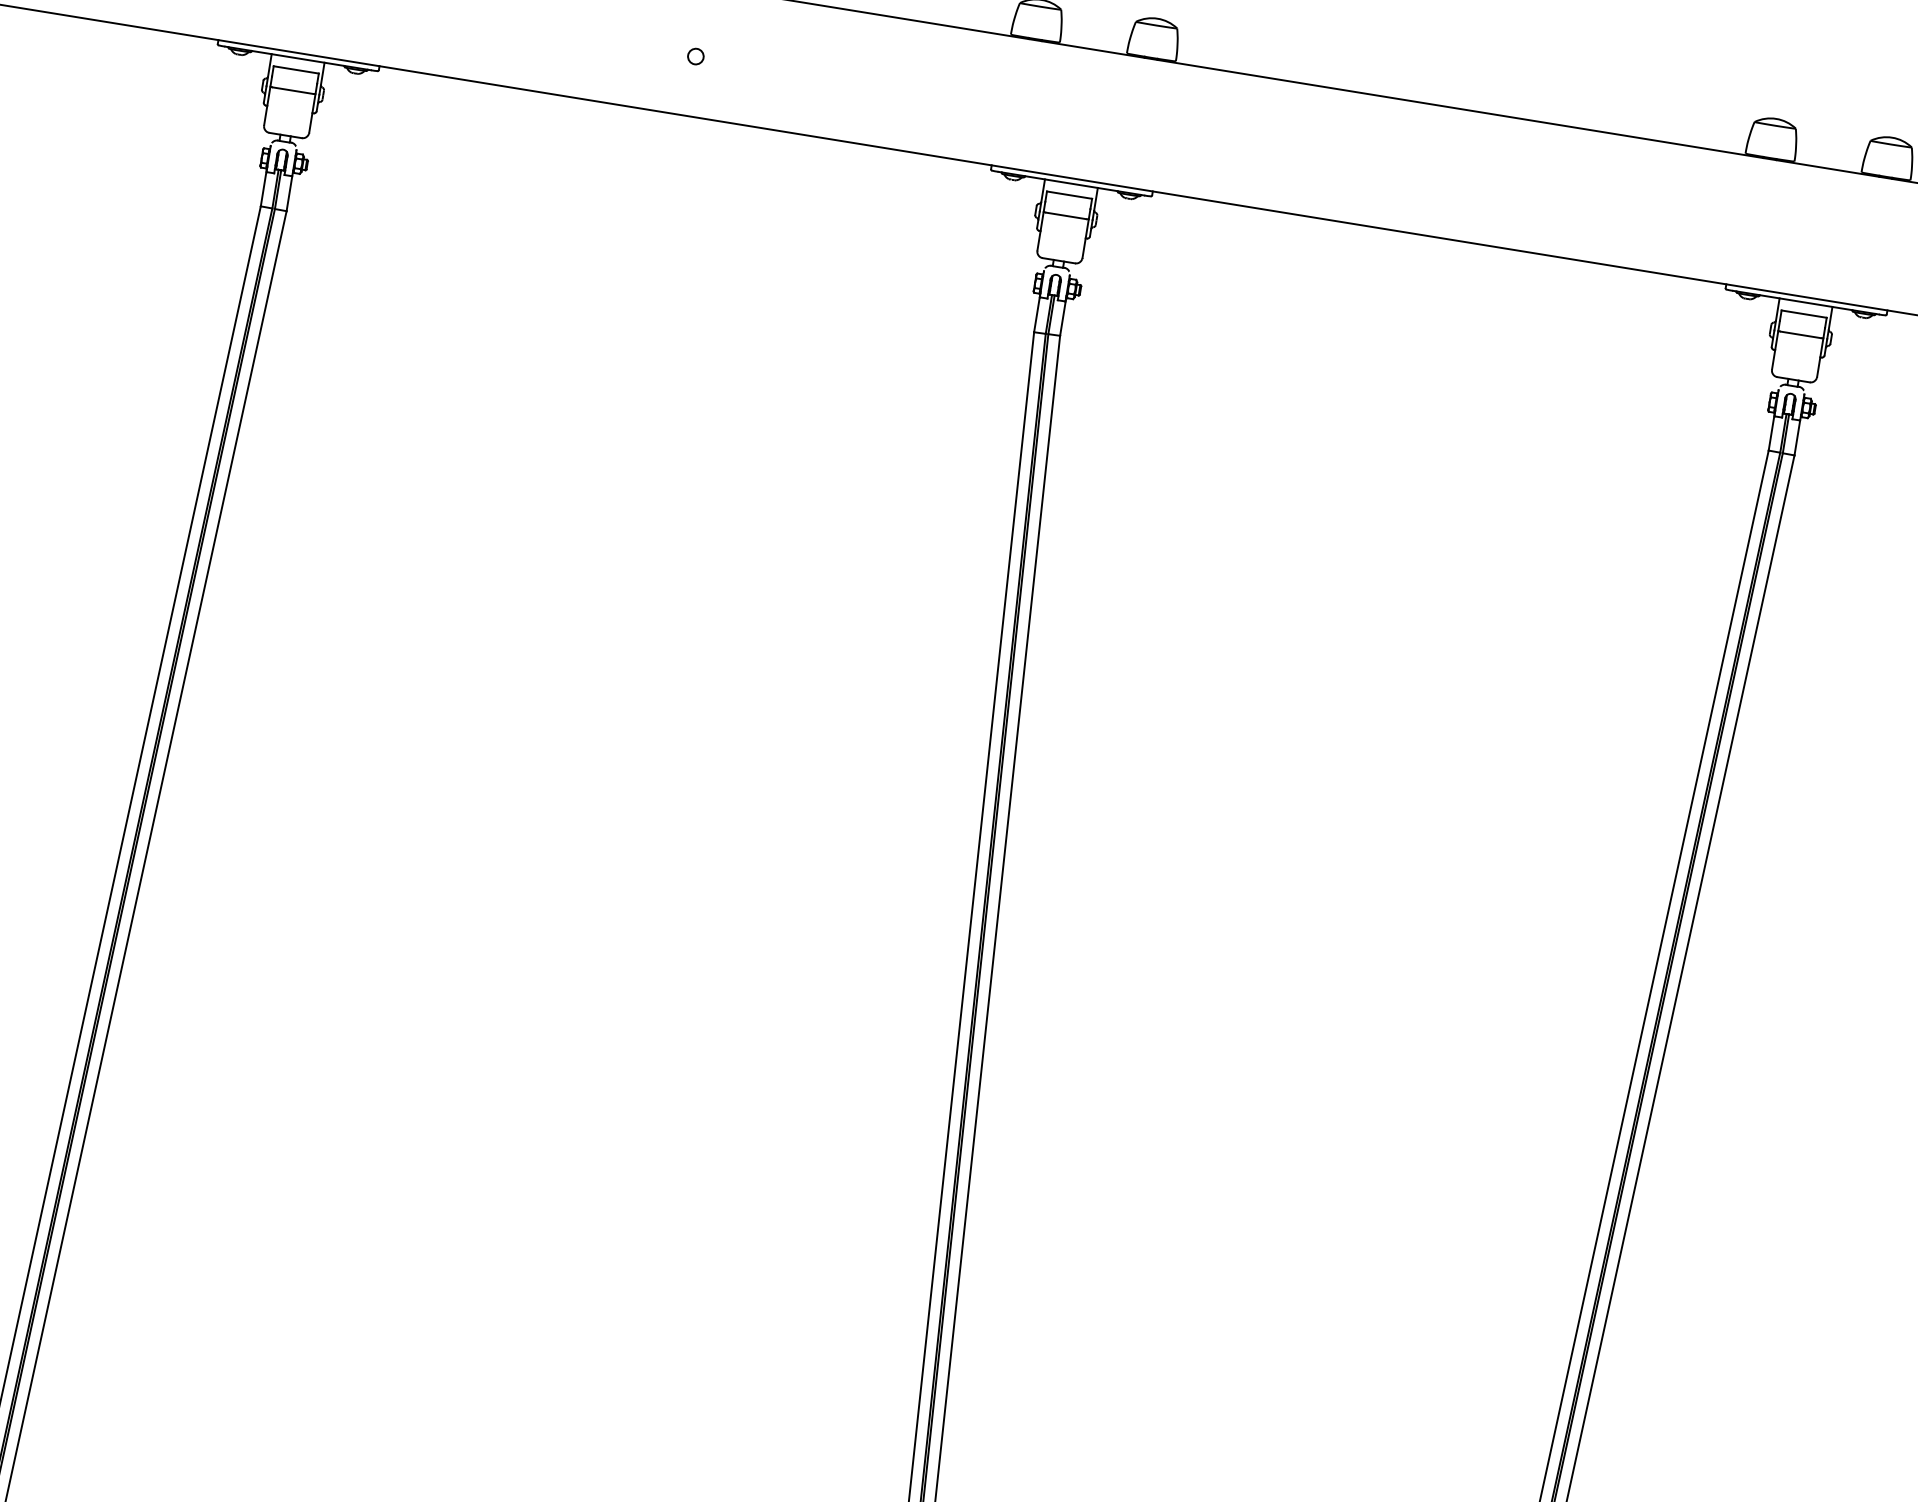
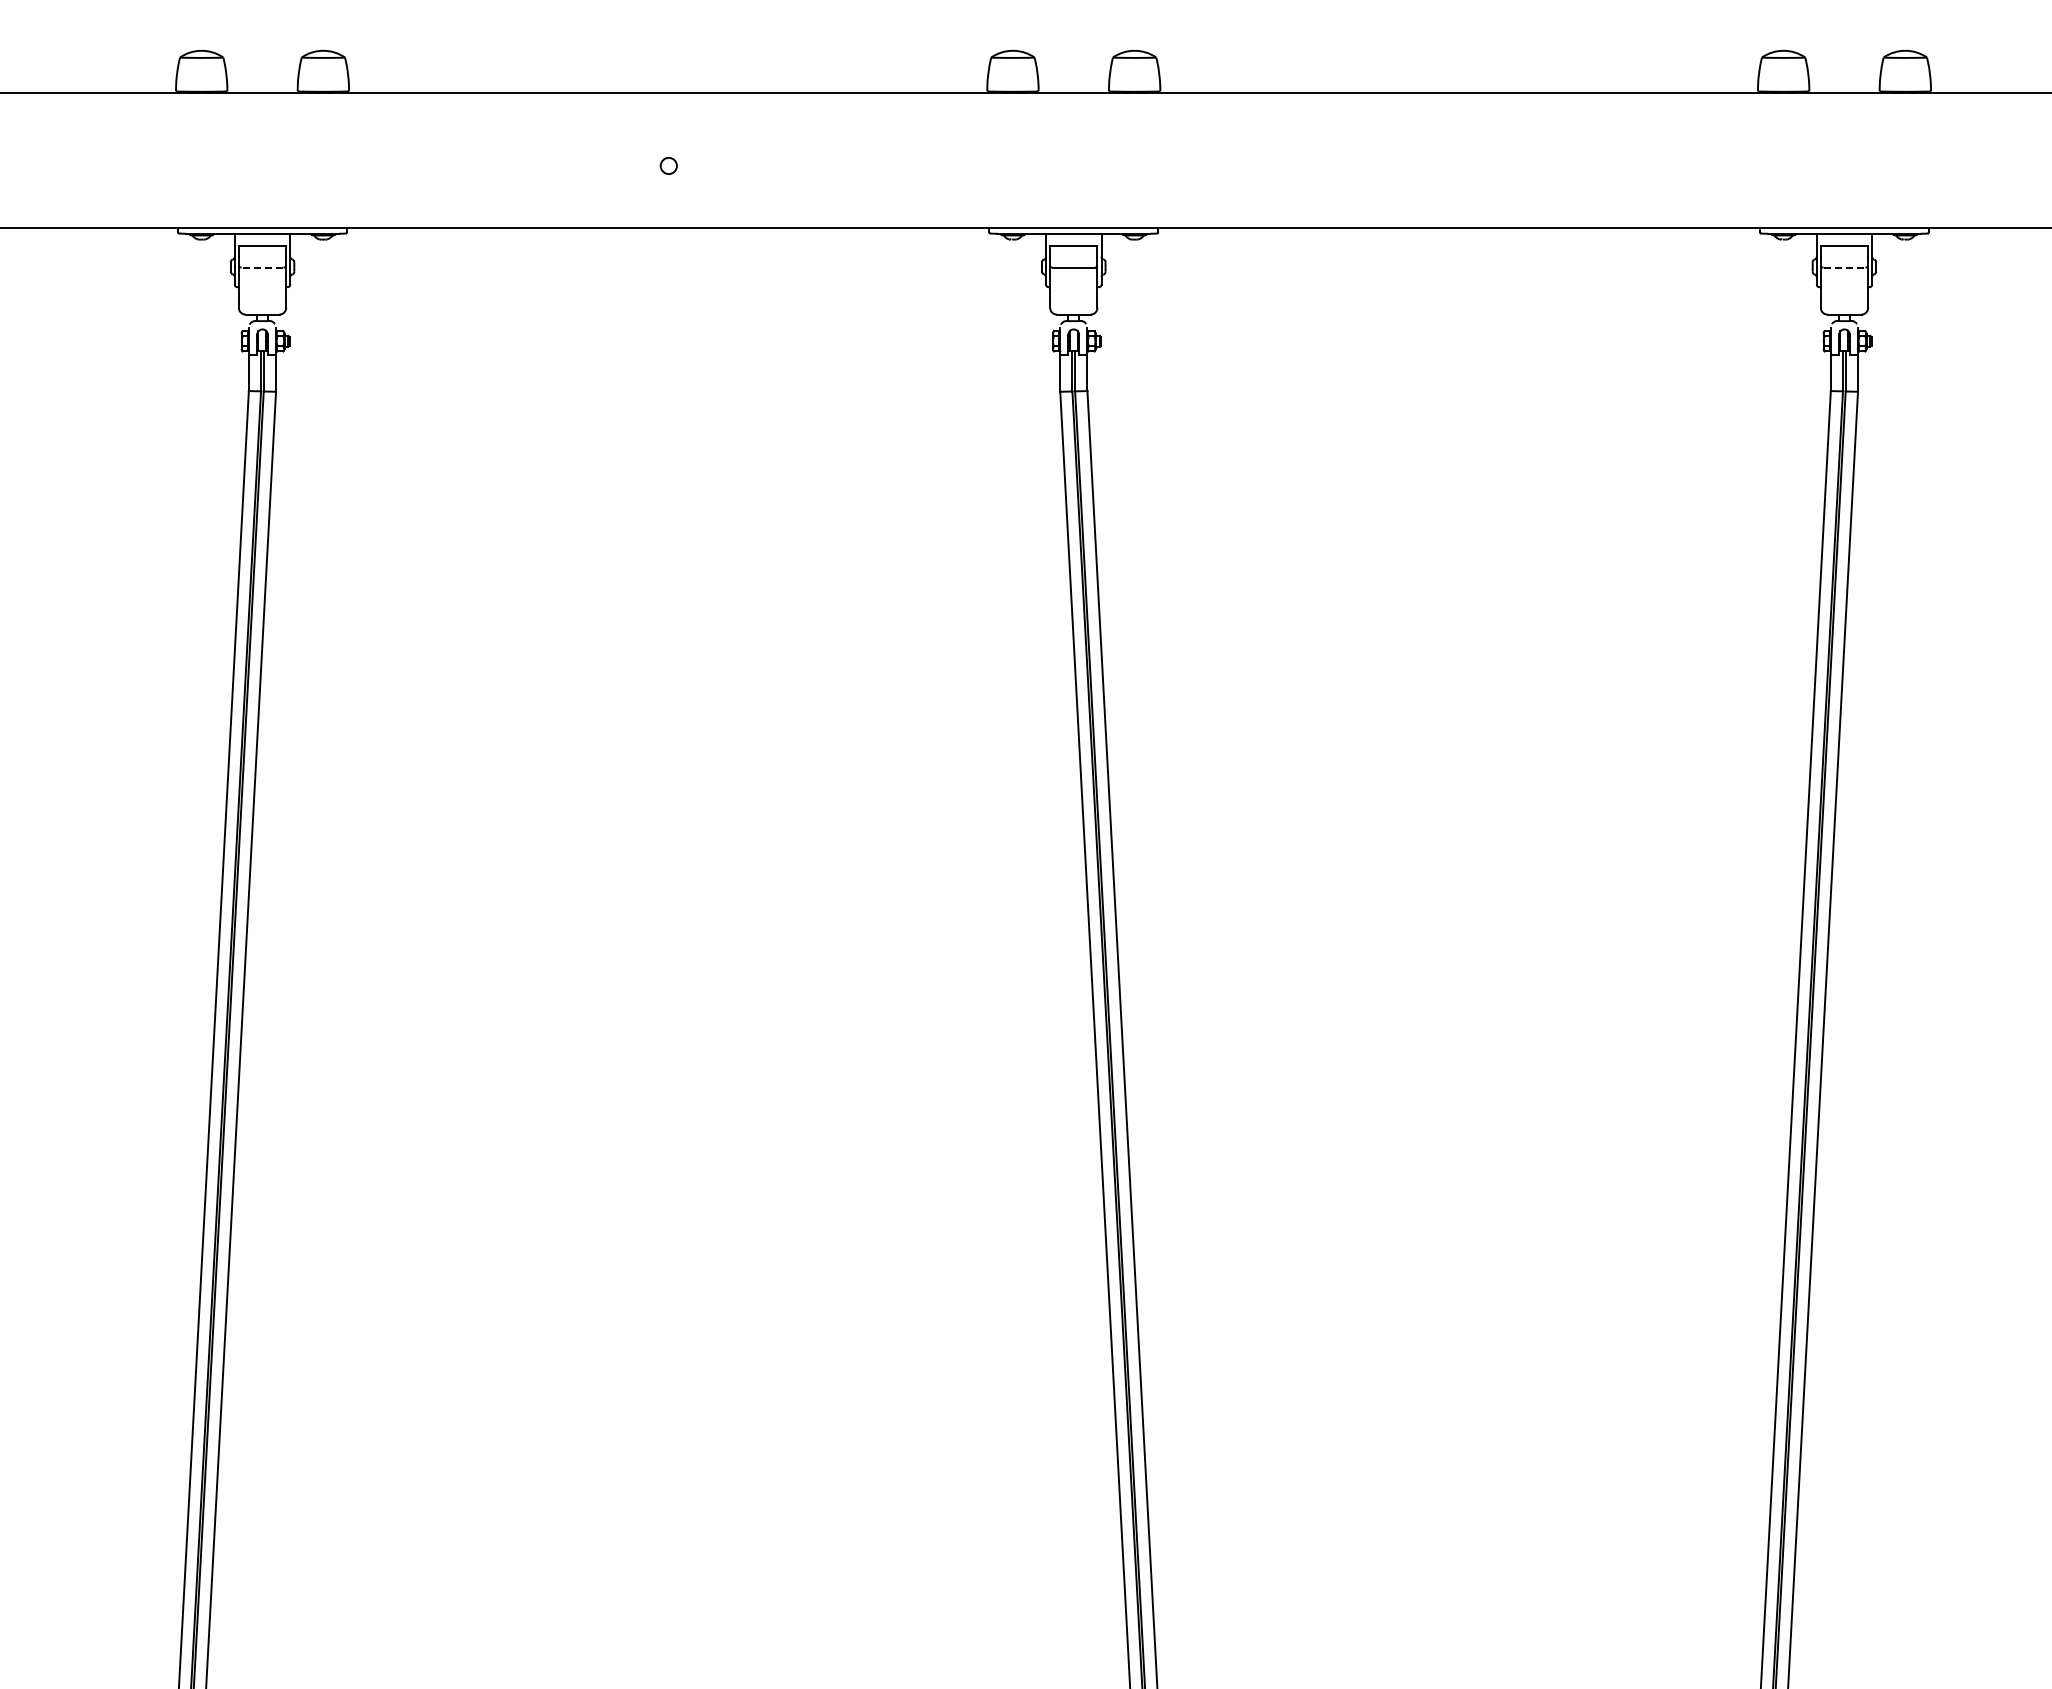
line: (292, 90) -> (262, 267), solid -> dashed
line: (1800, 334) -> (1844, 267), solid -> dashed

